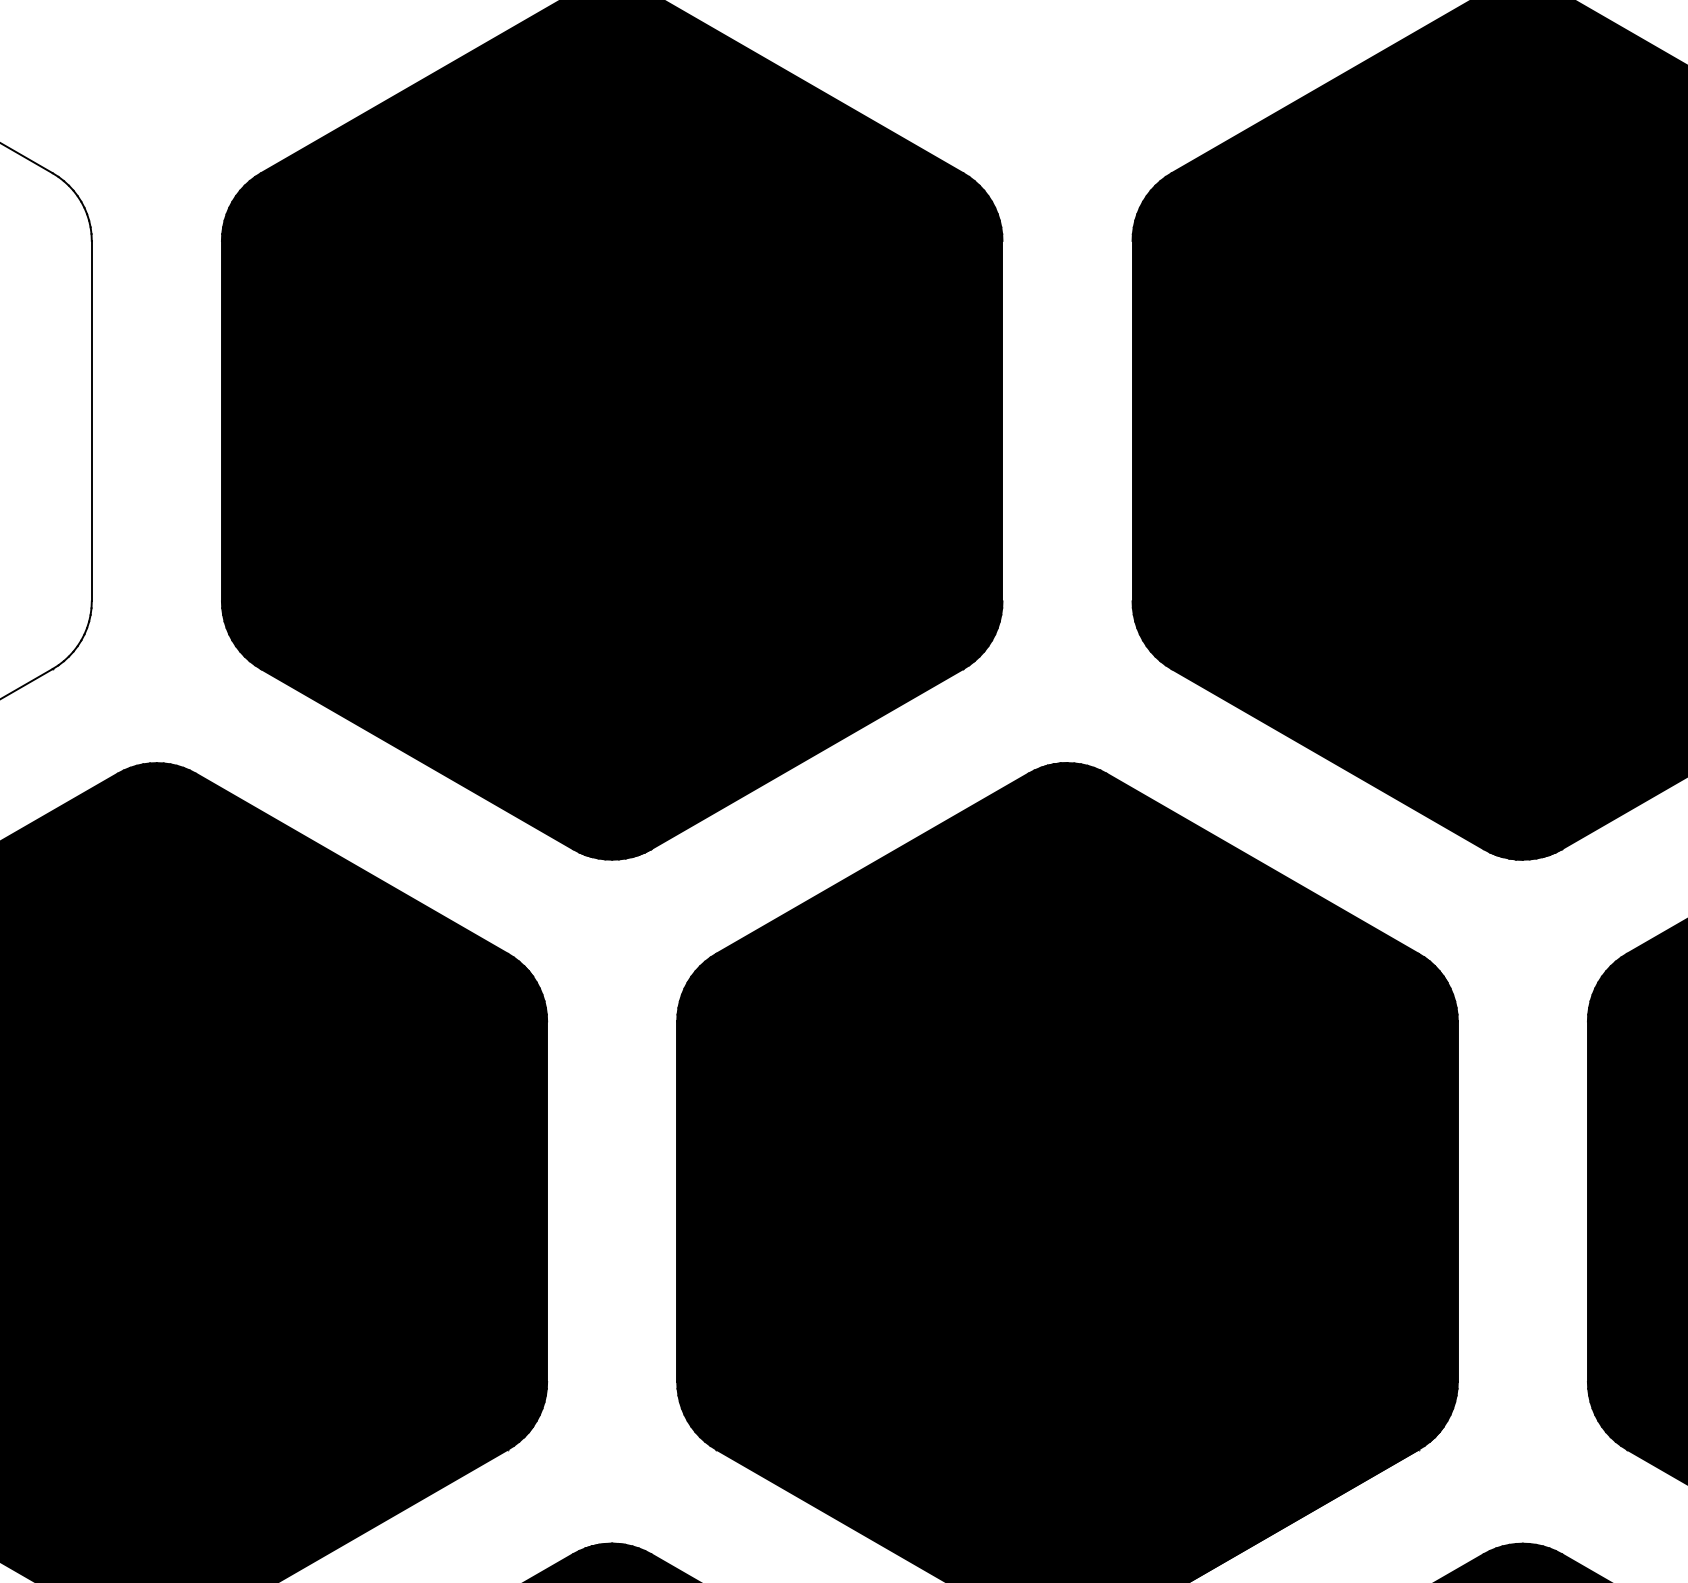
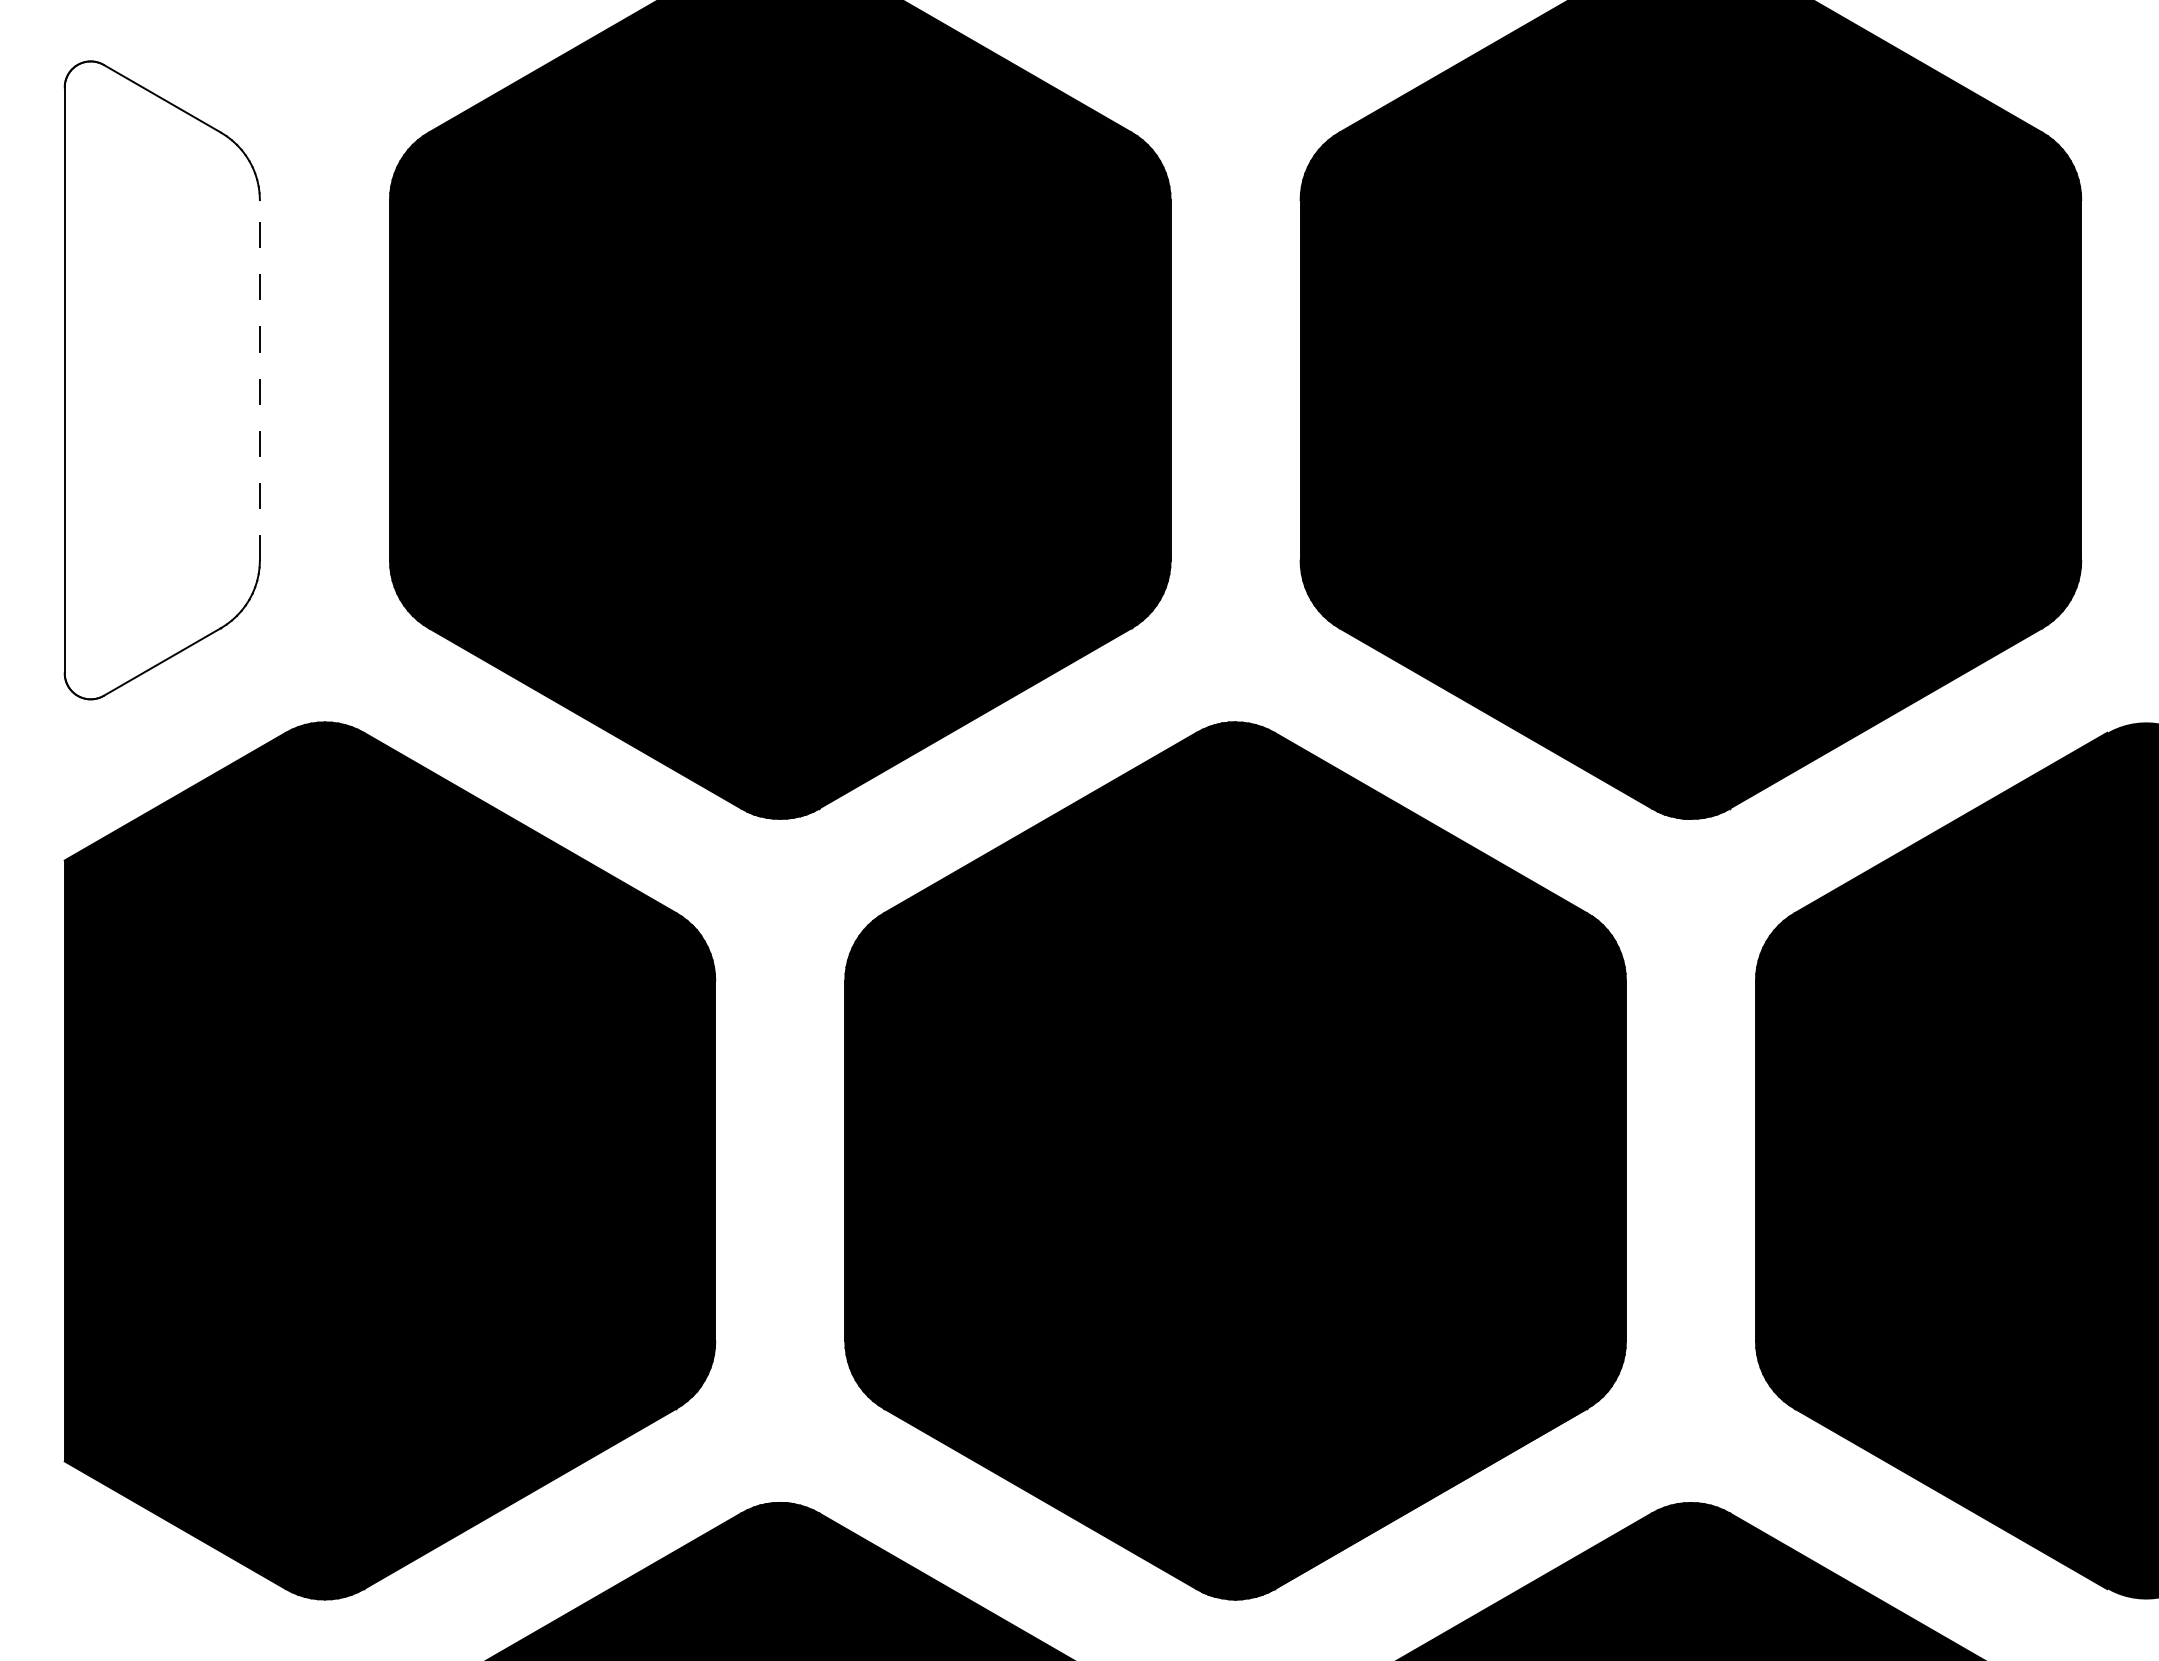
line: (91, 420) -> (259, 379), solid -> dashed

